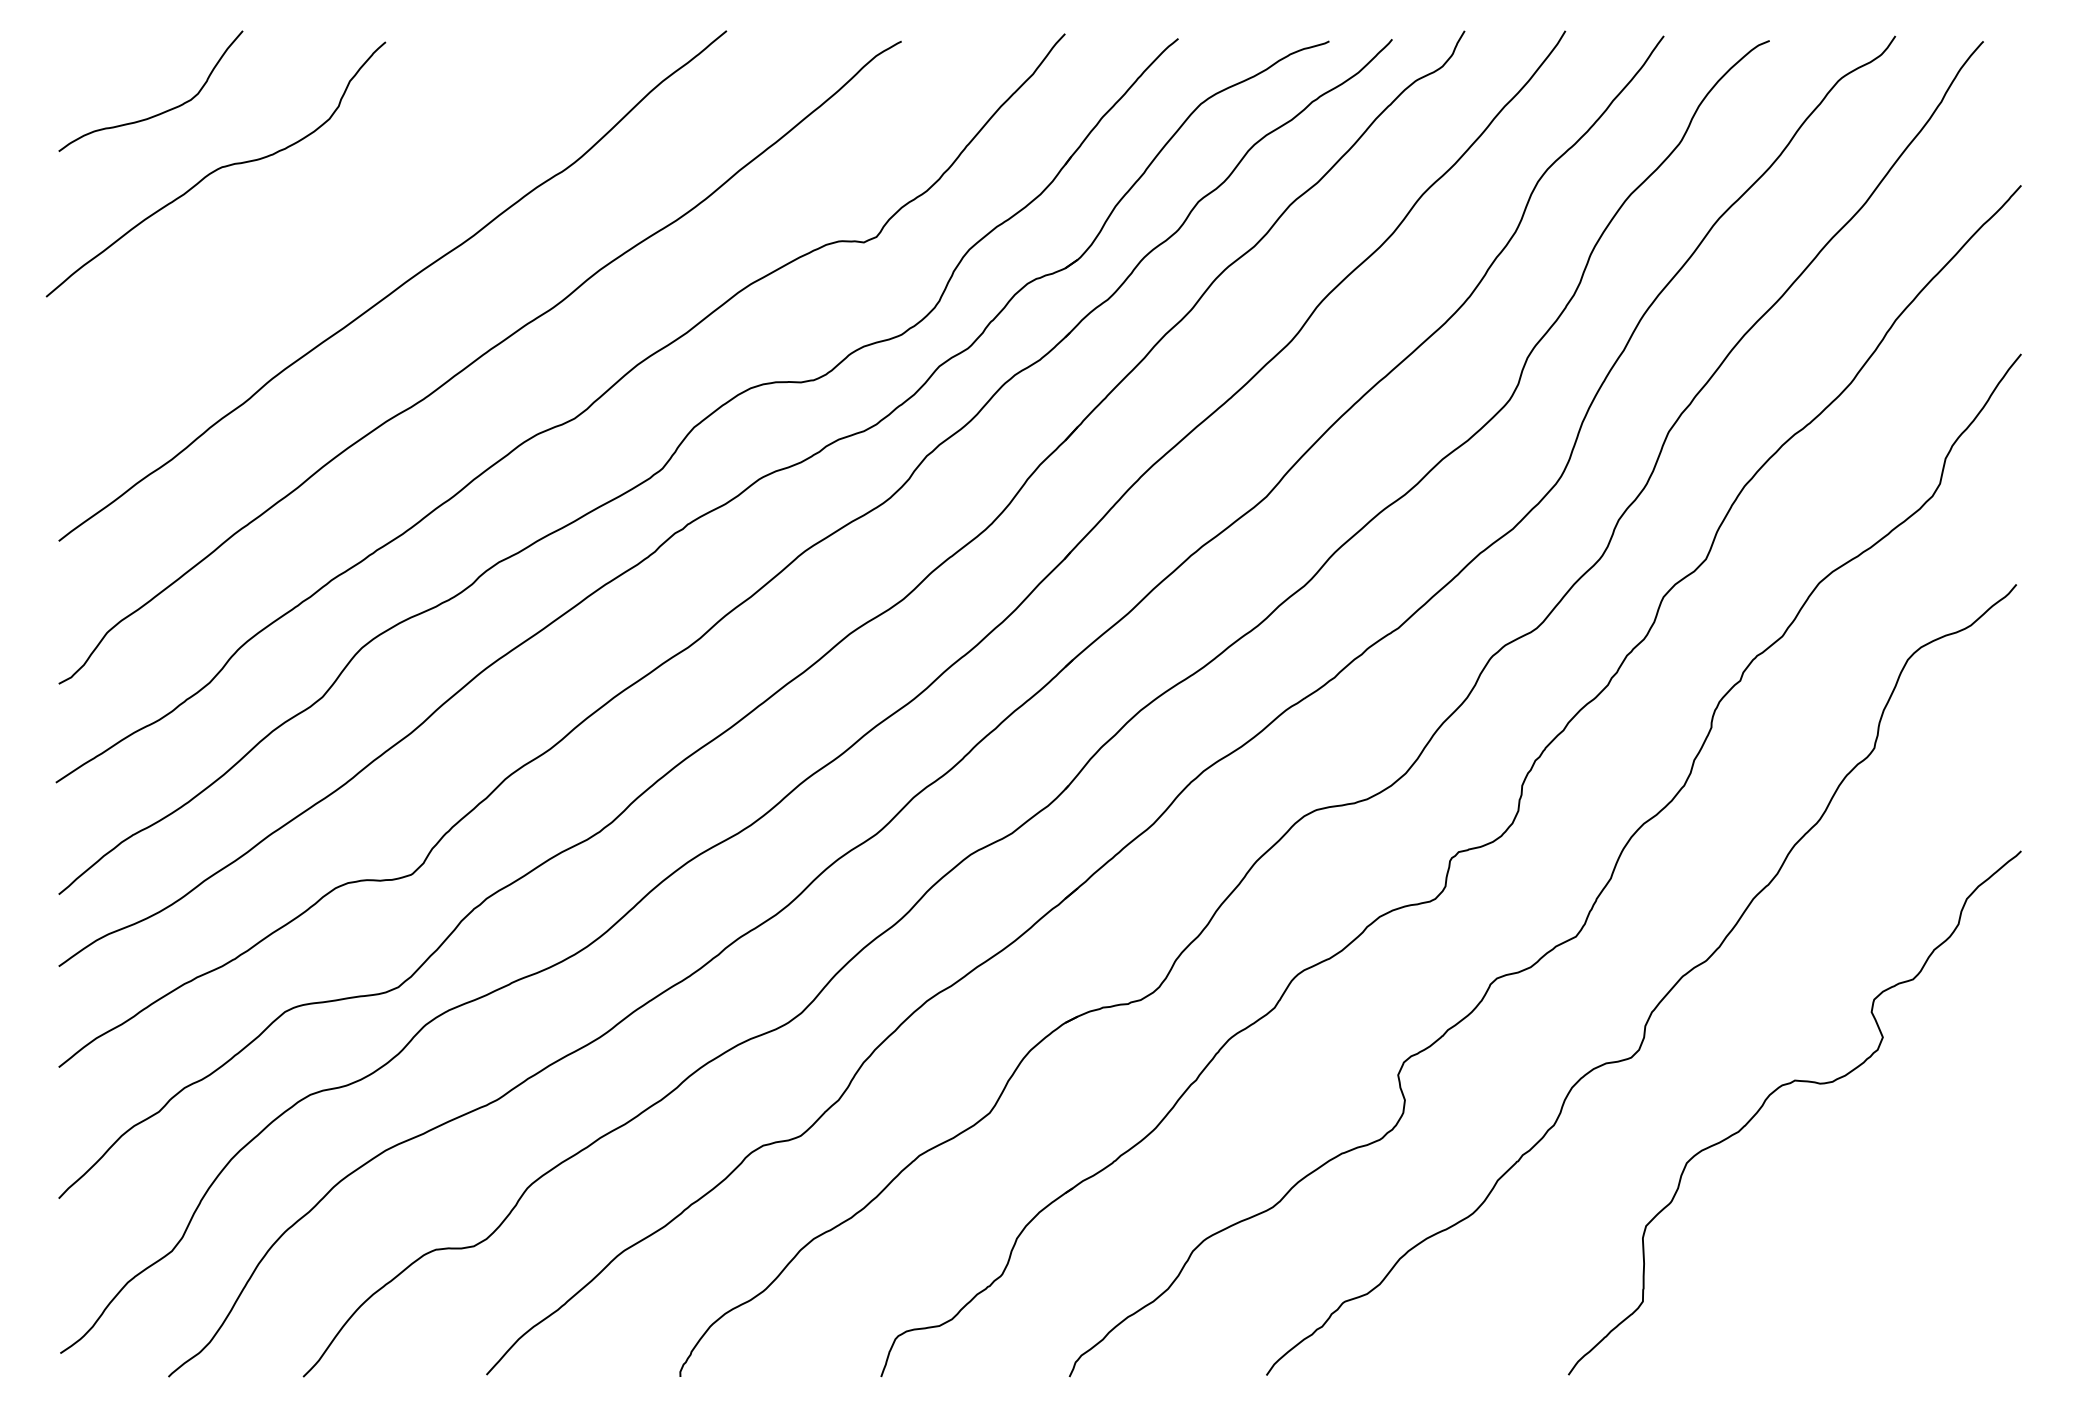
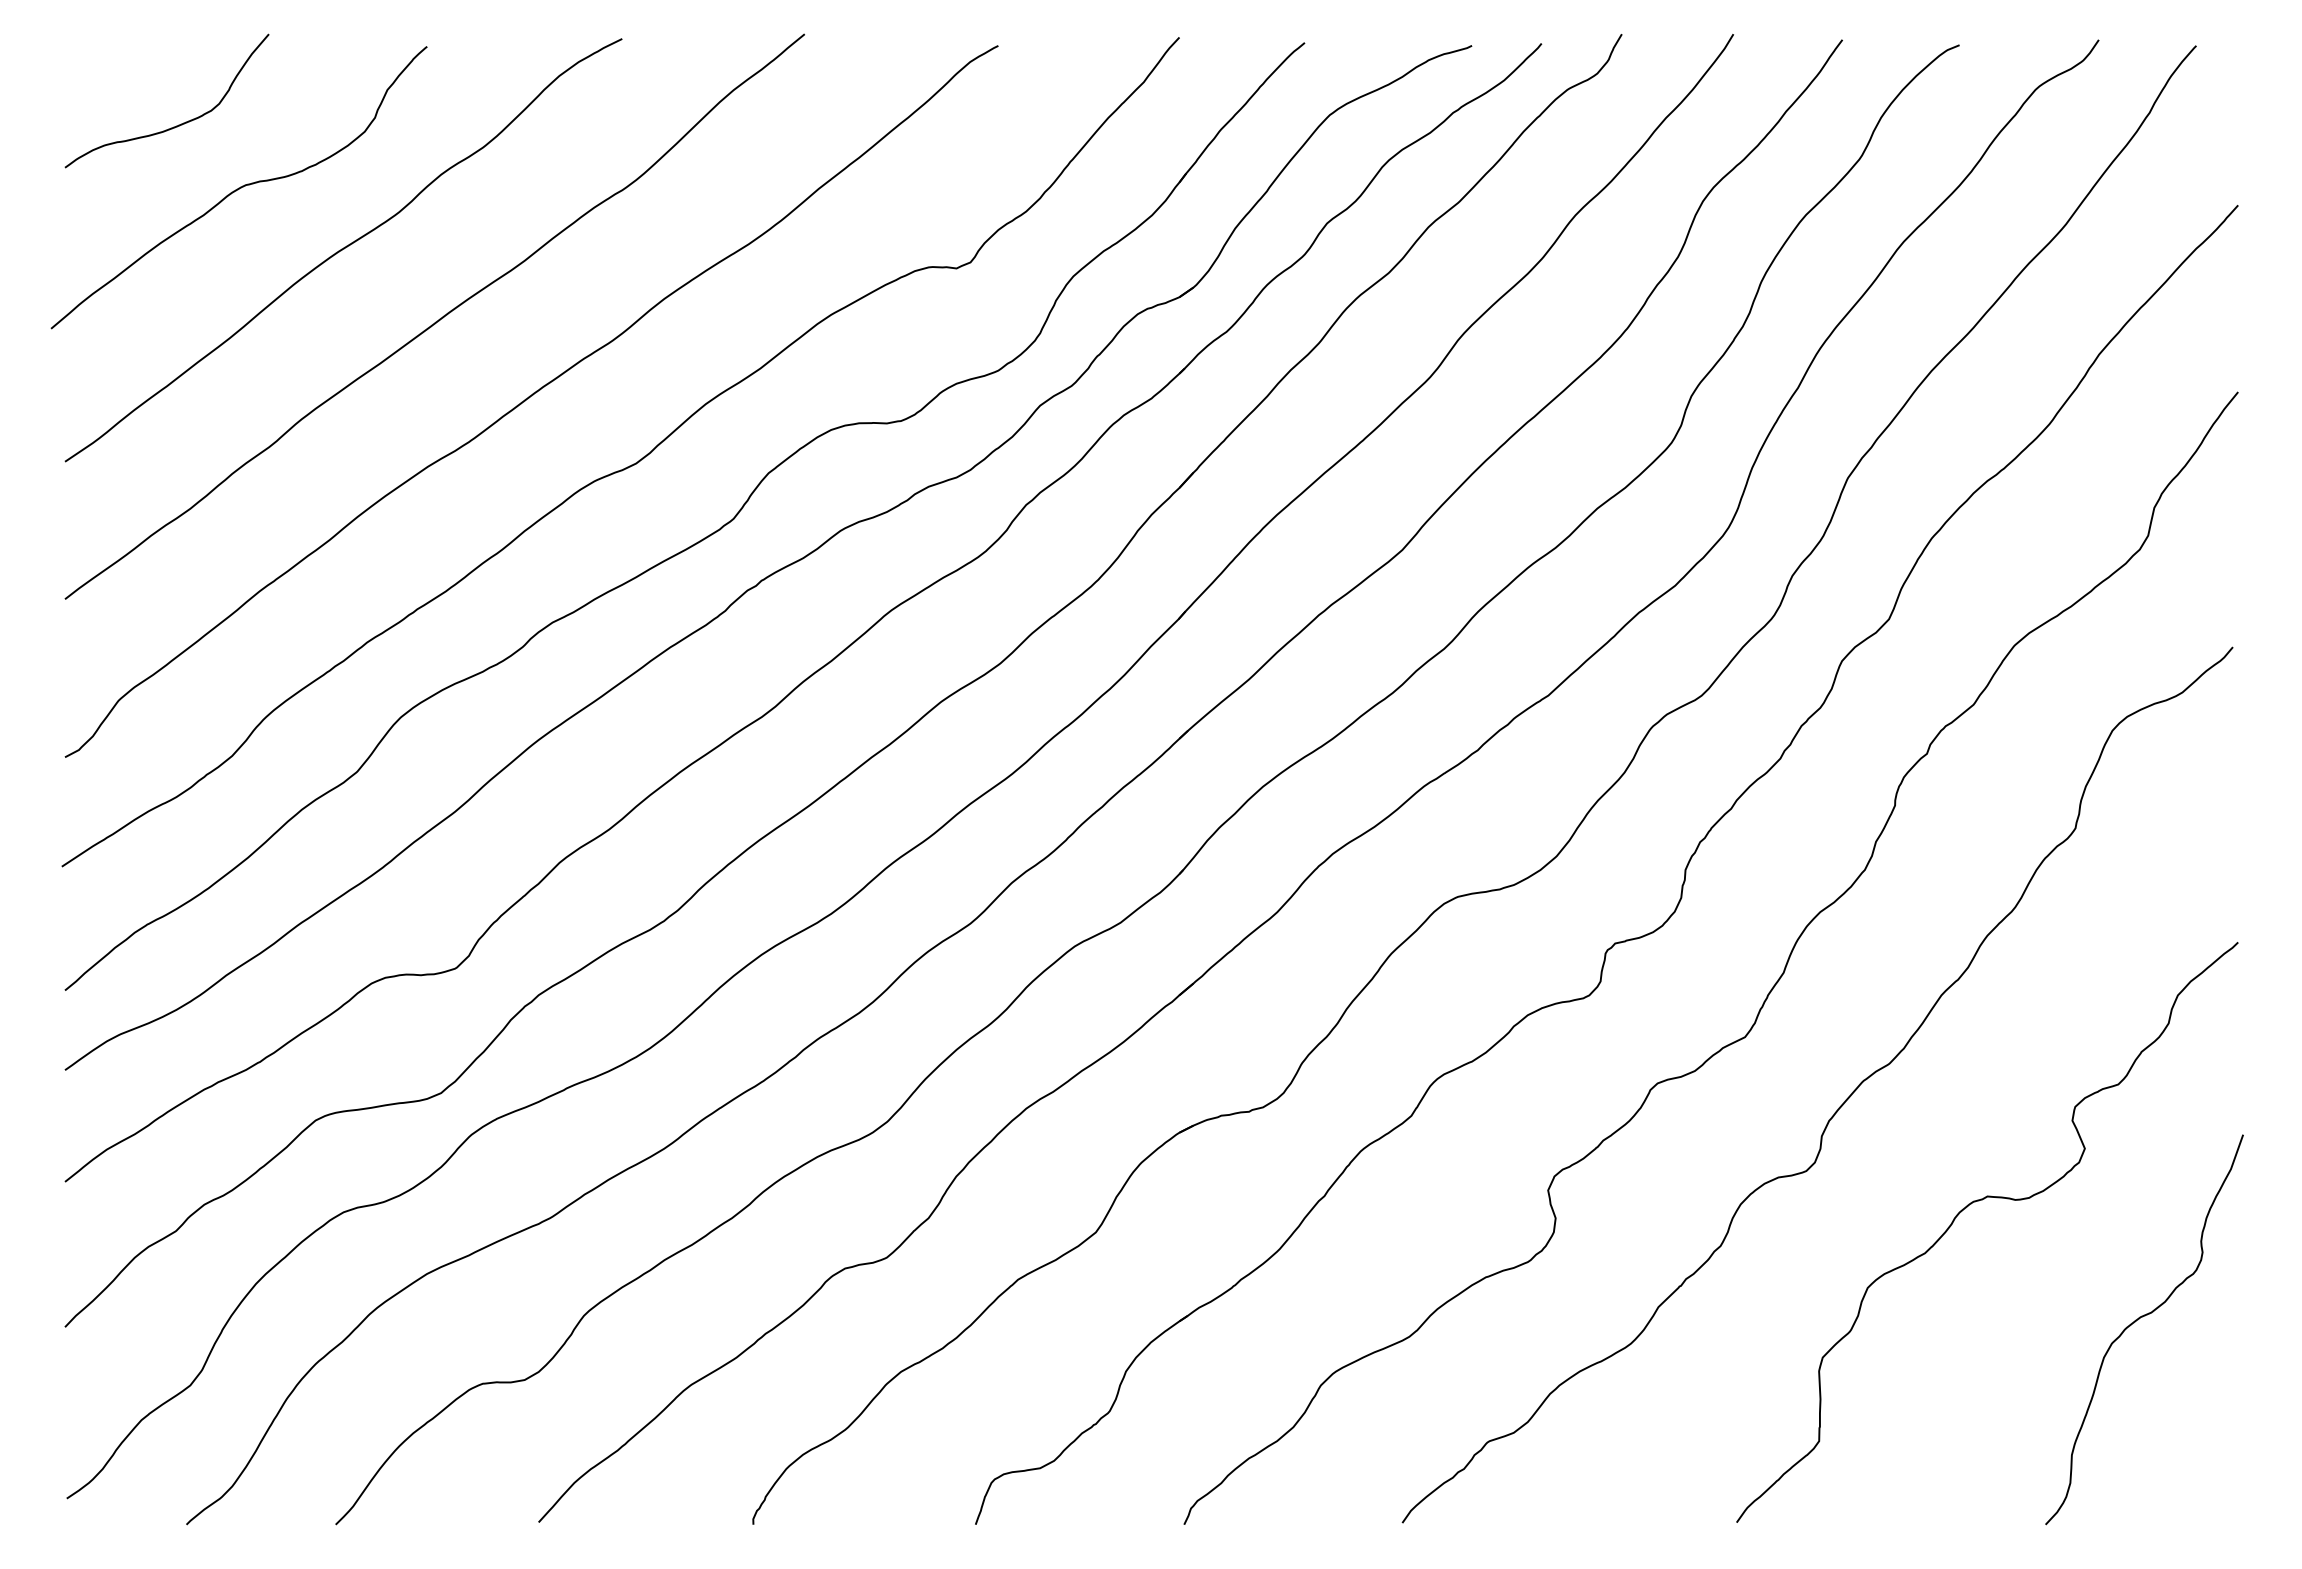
curve: (310, 225) -> (343, 249), added
curve: (1931, 1192) -> (2138, 1320), added

